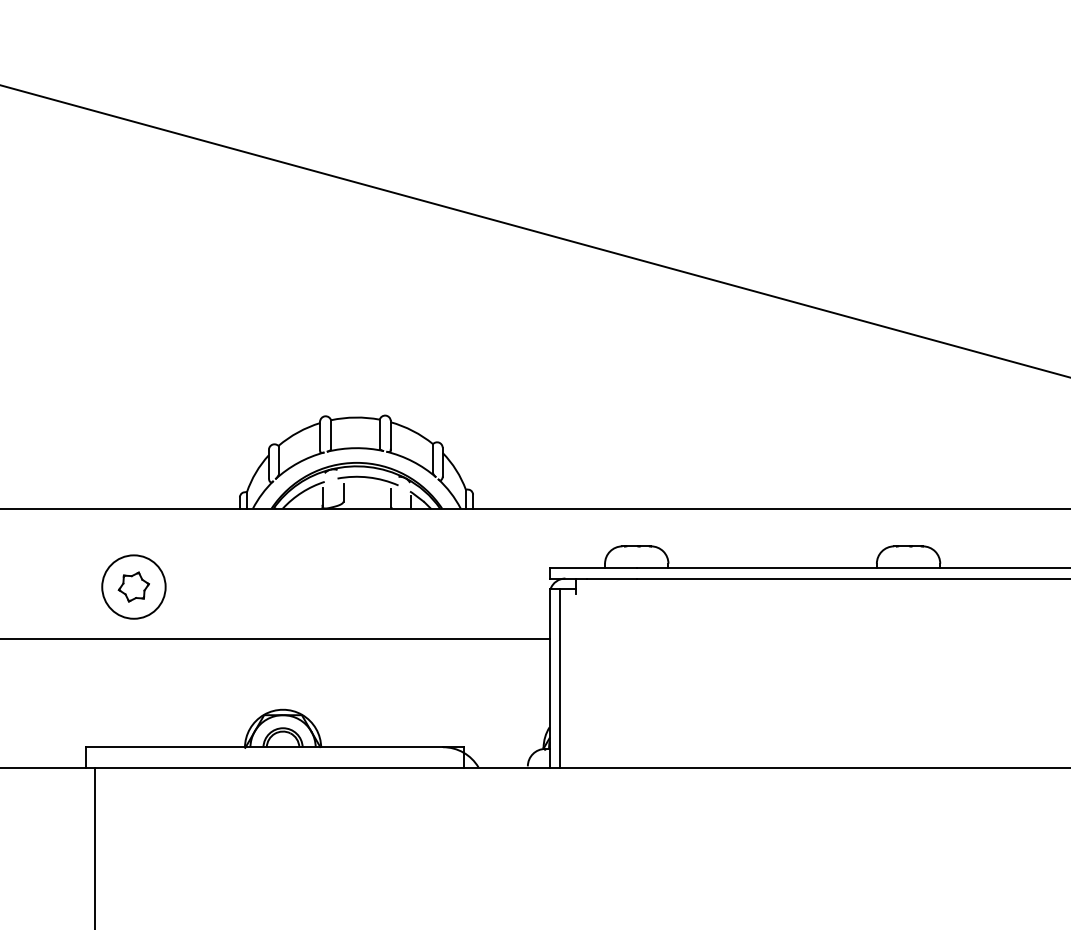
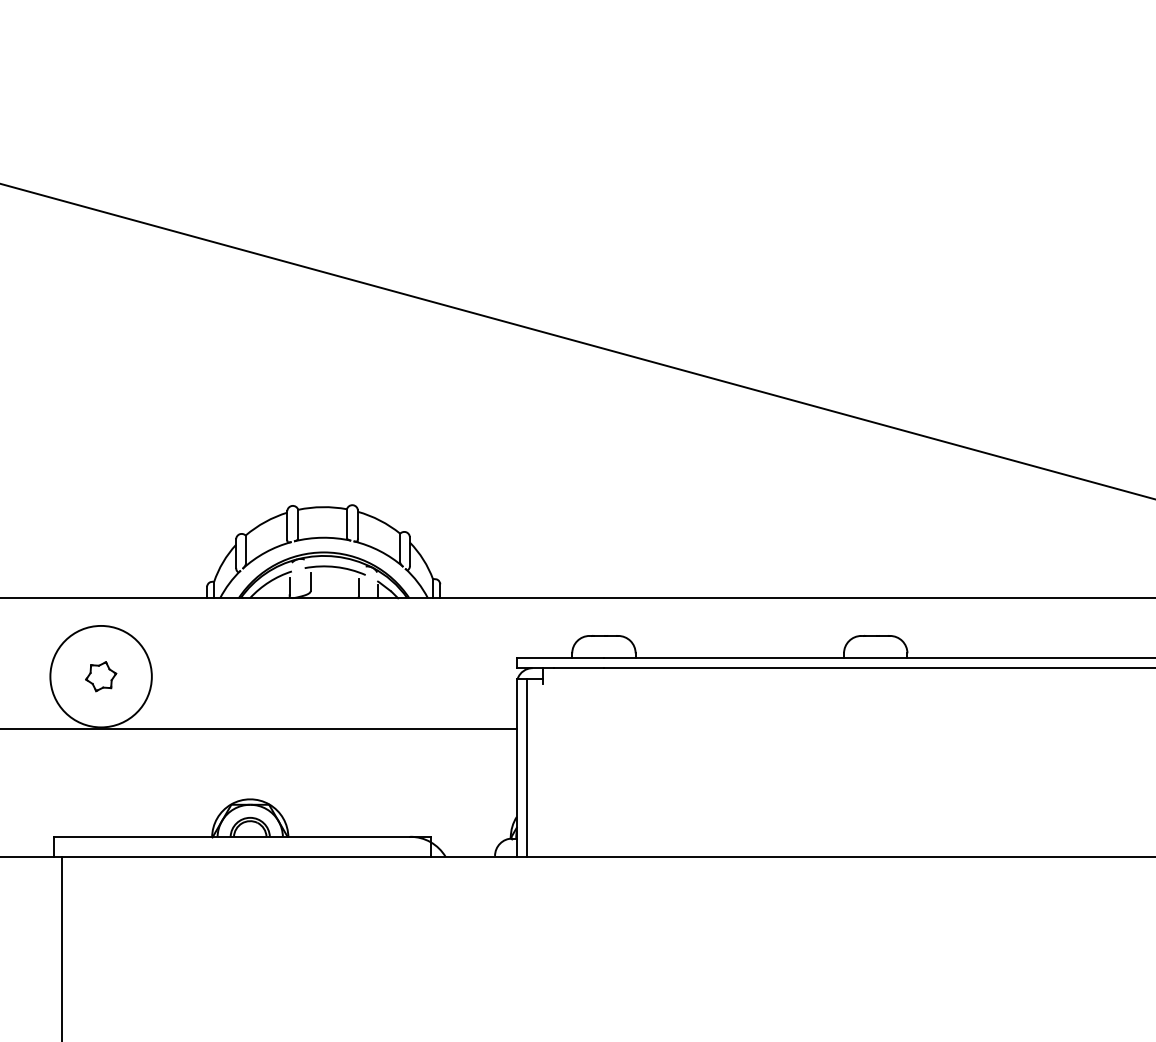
circle: (133, 586) -> (100, 676), size x1.6

